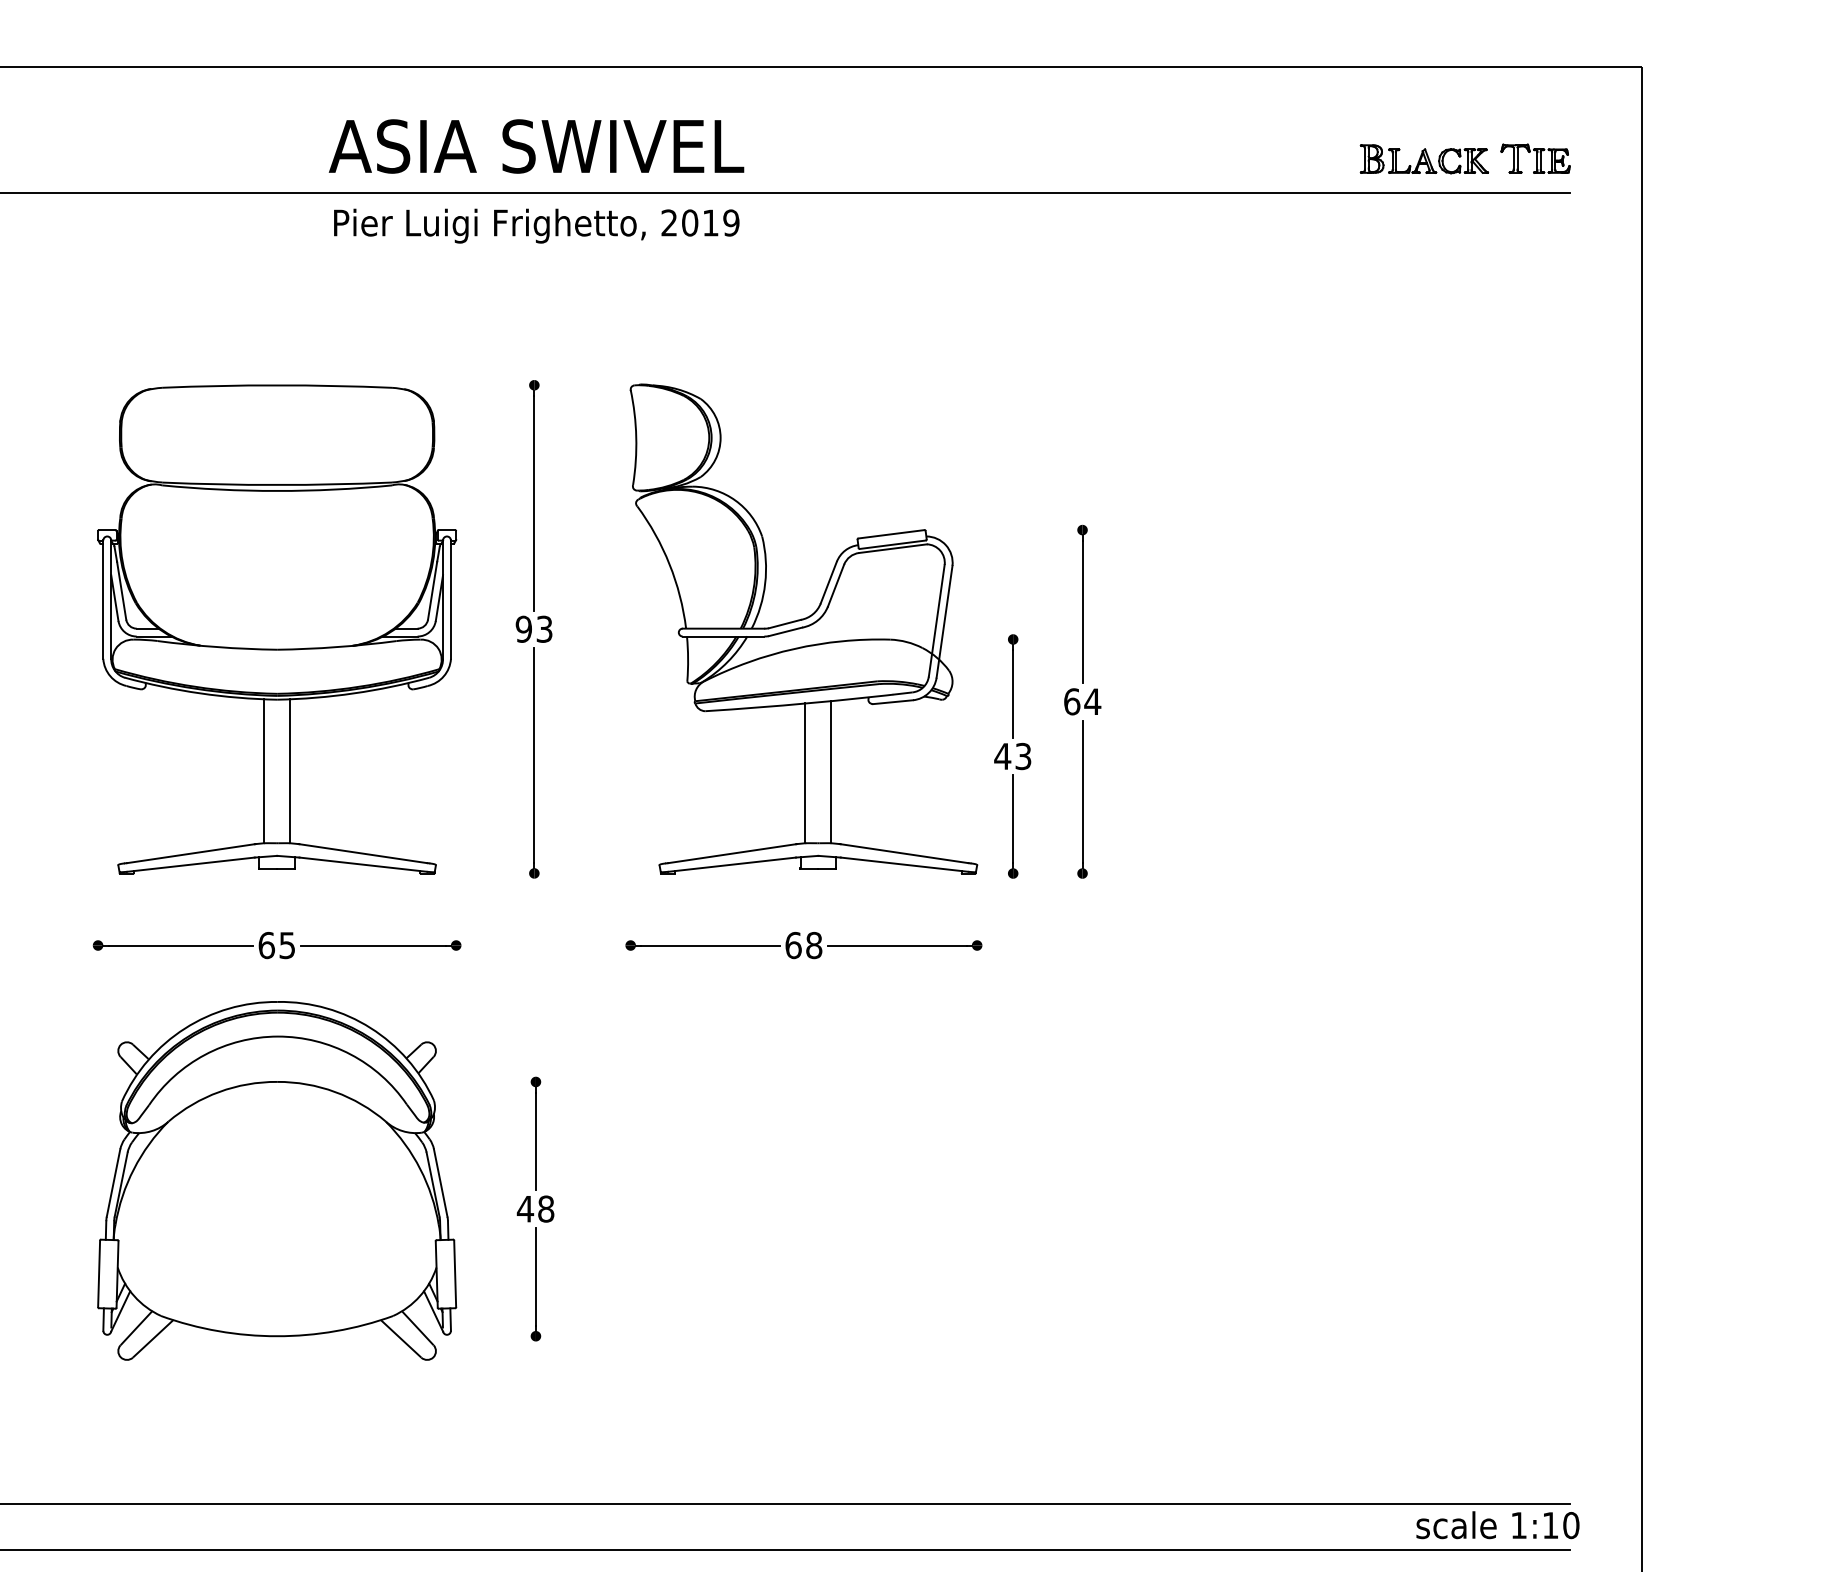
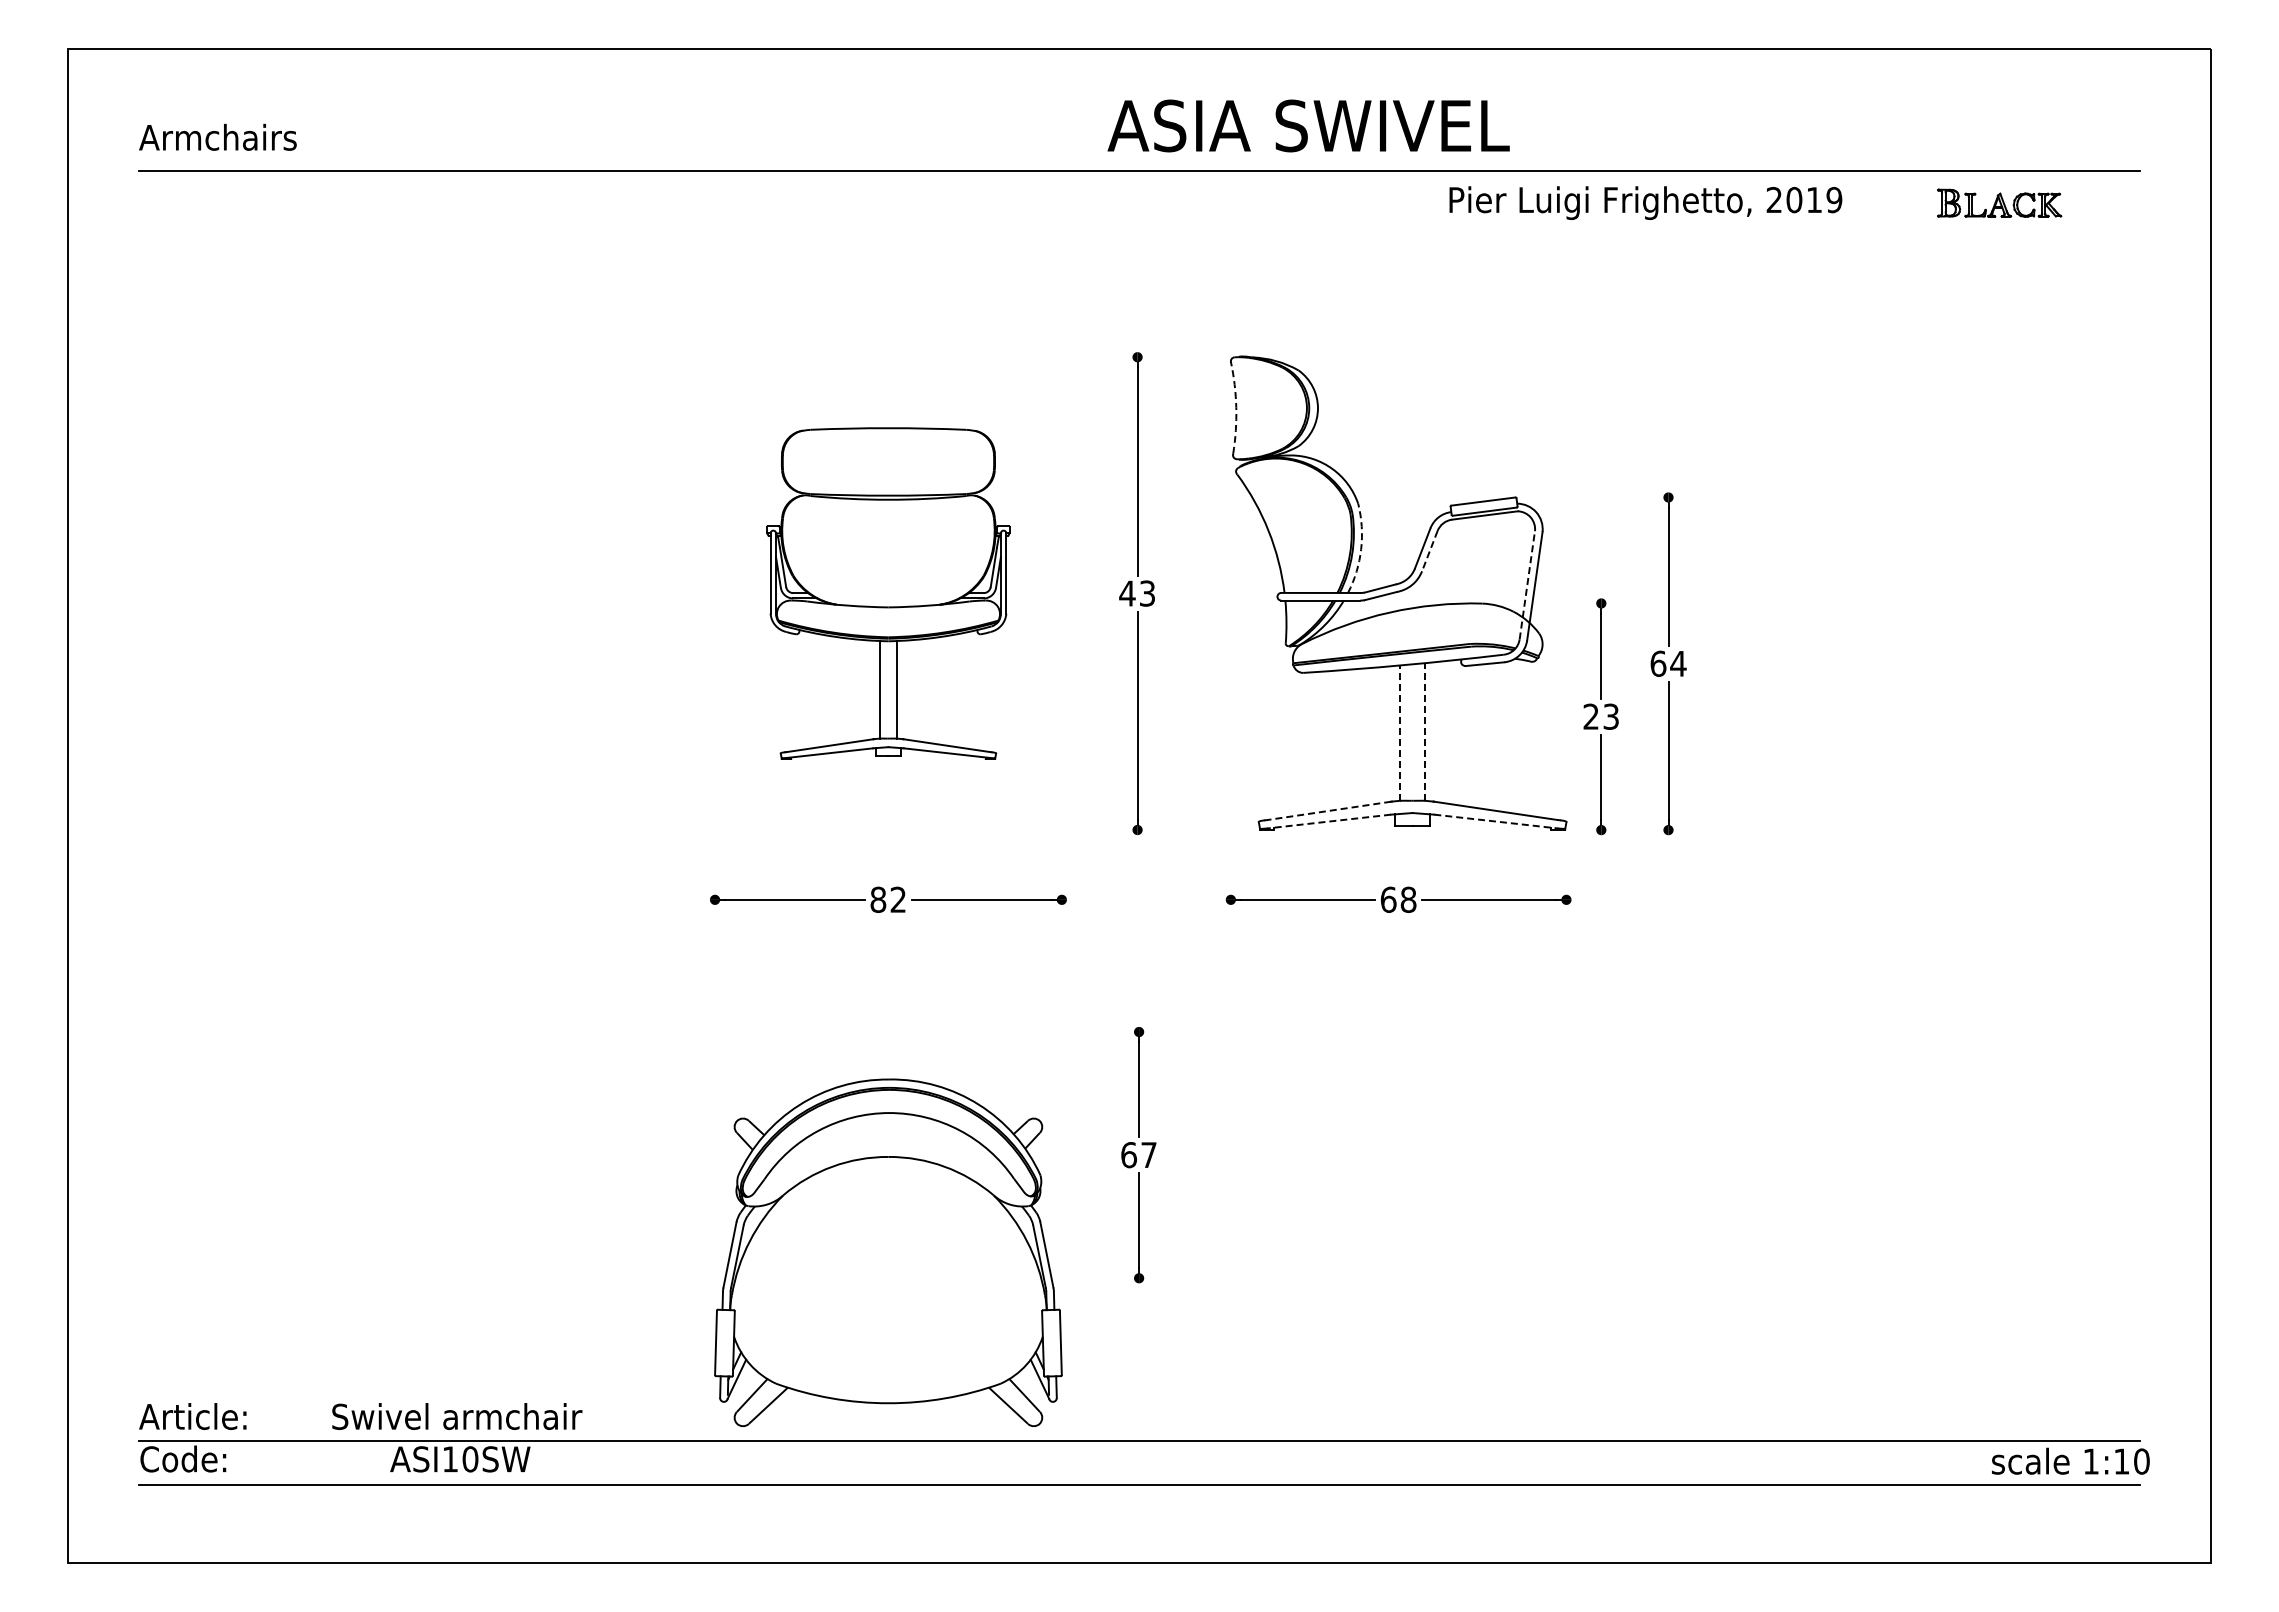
text: (536, 146) -> (1308, 125), moved
part: (1424, 158) -> (1999, 202), moved
part: (1535, 158) -> (2107, 137), removed
text: (536, 225) -> (1645, 202), moved
arc: (636, 437) -> (1236, 407), solid -> dashed
arc: (765, 583) -> (1361, 549), solid -> dashed
line: (835, 585) -> (1429, 551), solid -> dashed
line: (936, 620) -> (1527, 585), solid -> dashed
part: (277, 629) -> (888, 593), size x0.7
text: (523, 629) -> (1127, 593), 93 -> 43
text: (1002, 756) -> (1590, 716), 43 -> 23
line: (830, 771) -> (1424, 731), solid -> dashed
line: (804, 773) -> (1399, 733), solid -> dashed
line: (732, 853) -> (1329, 810), solid -> dashed
line: (731, 864) -> (1328, 821), solid -> dashed
line: (904, 864) -> (1496, 821), solid -> dashed
text: (276, 945) -> (887, 899), 65 -> 82
part: (277, 1180) -> (888, 1252), moved
text: (535, 1209) -> (1138, 1155), 48 -> 67

